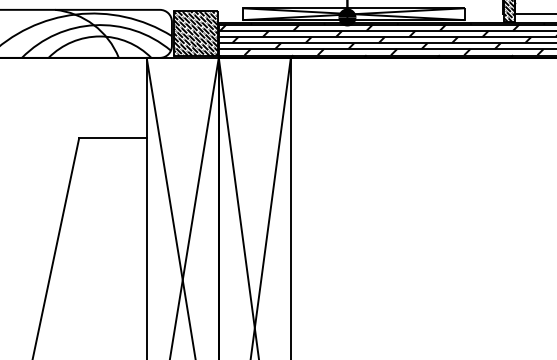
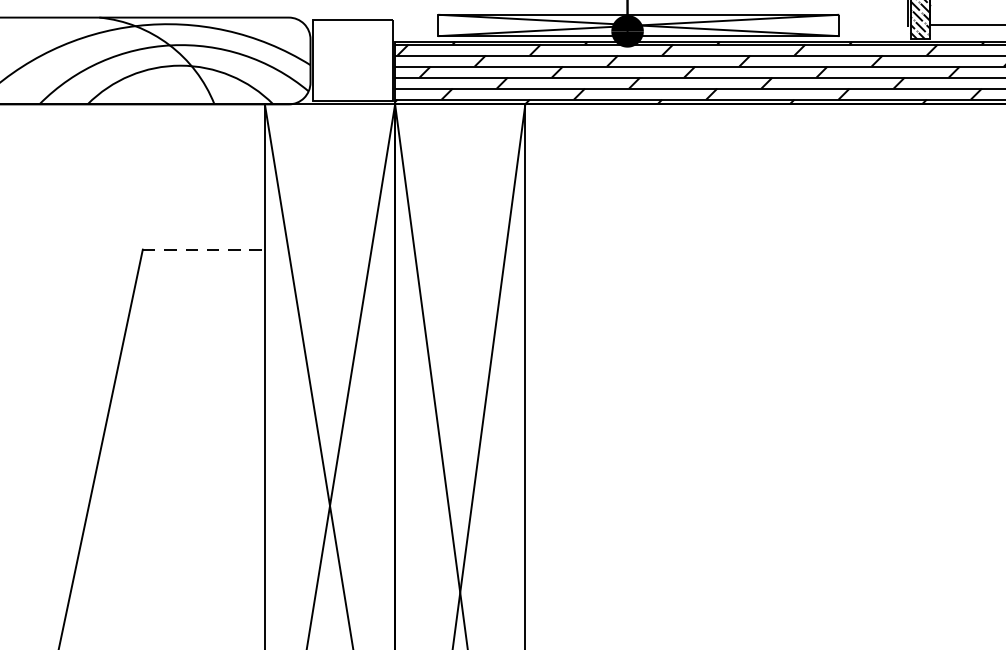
hatch: (195, 33) -> (353, 60), removed
line: (112, 138) -> (203, 250), solid -> dashed

